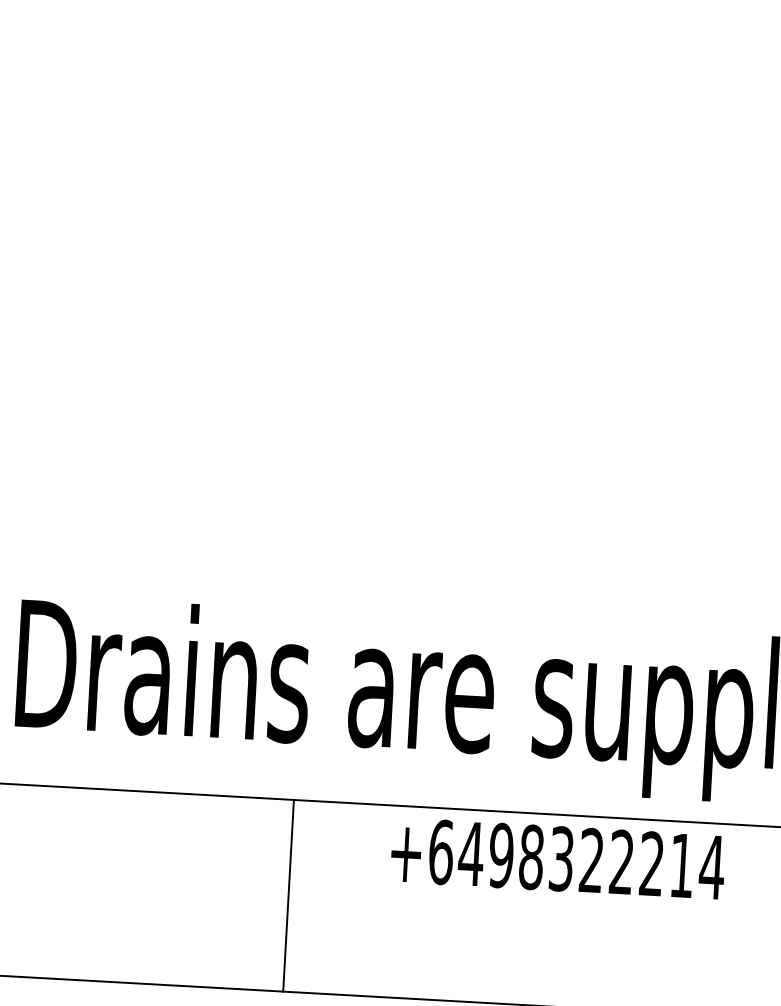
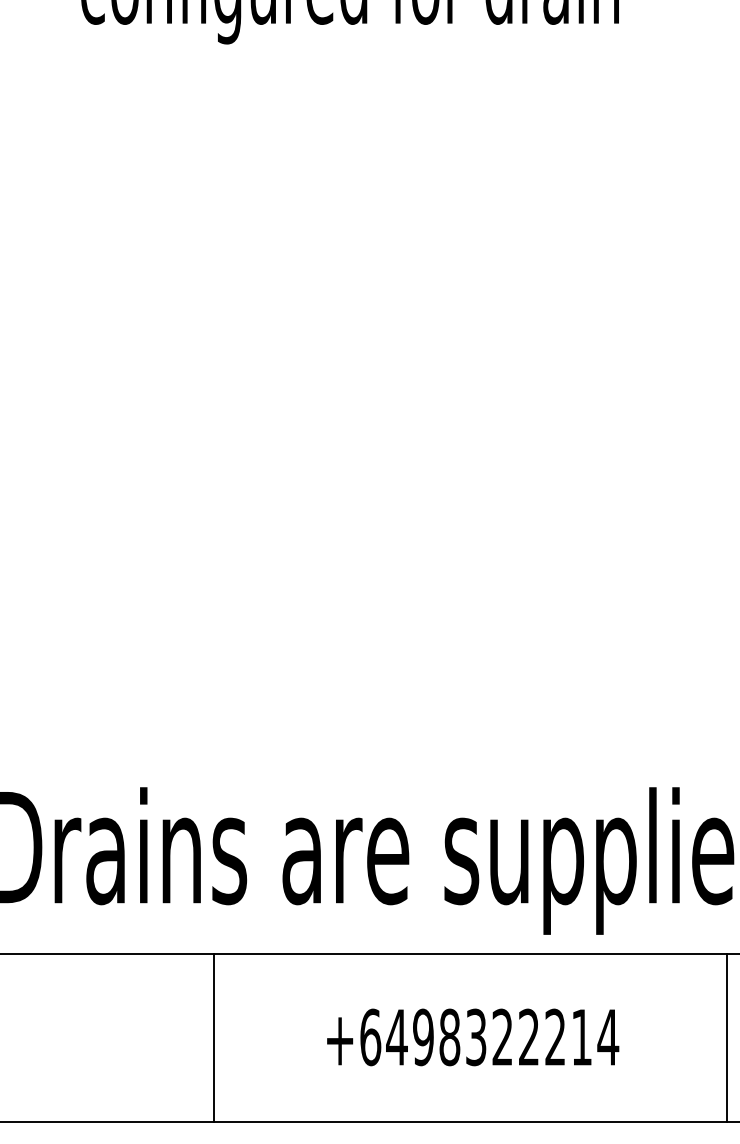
text: (558, 858) -> (473, 1037), moved
line: (288, 895) -> (214, 1037), moved

